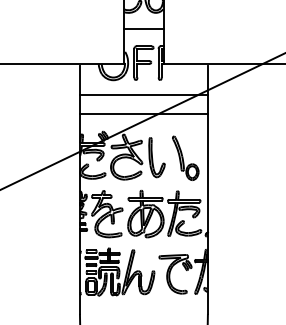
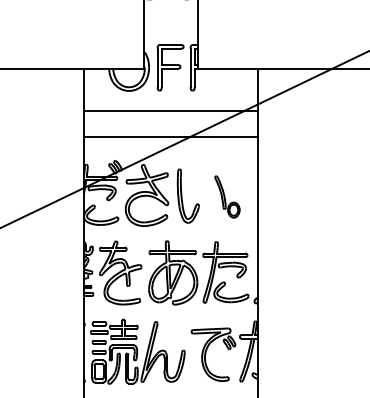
line: (143, 29) -> (169, 21), removed
part: (185, 157) -> (227, 195), size x0.7

